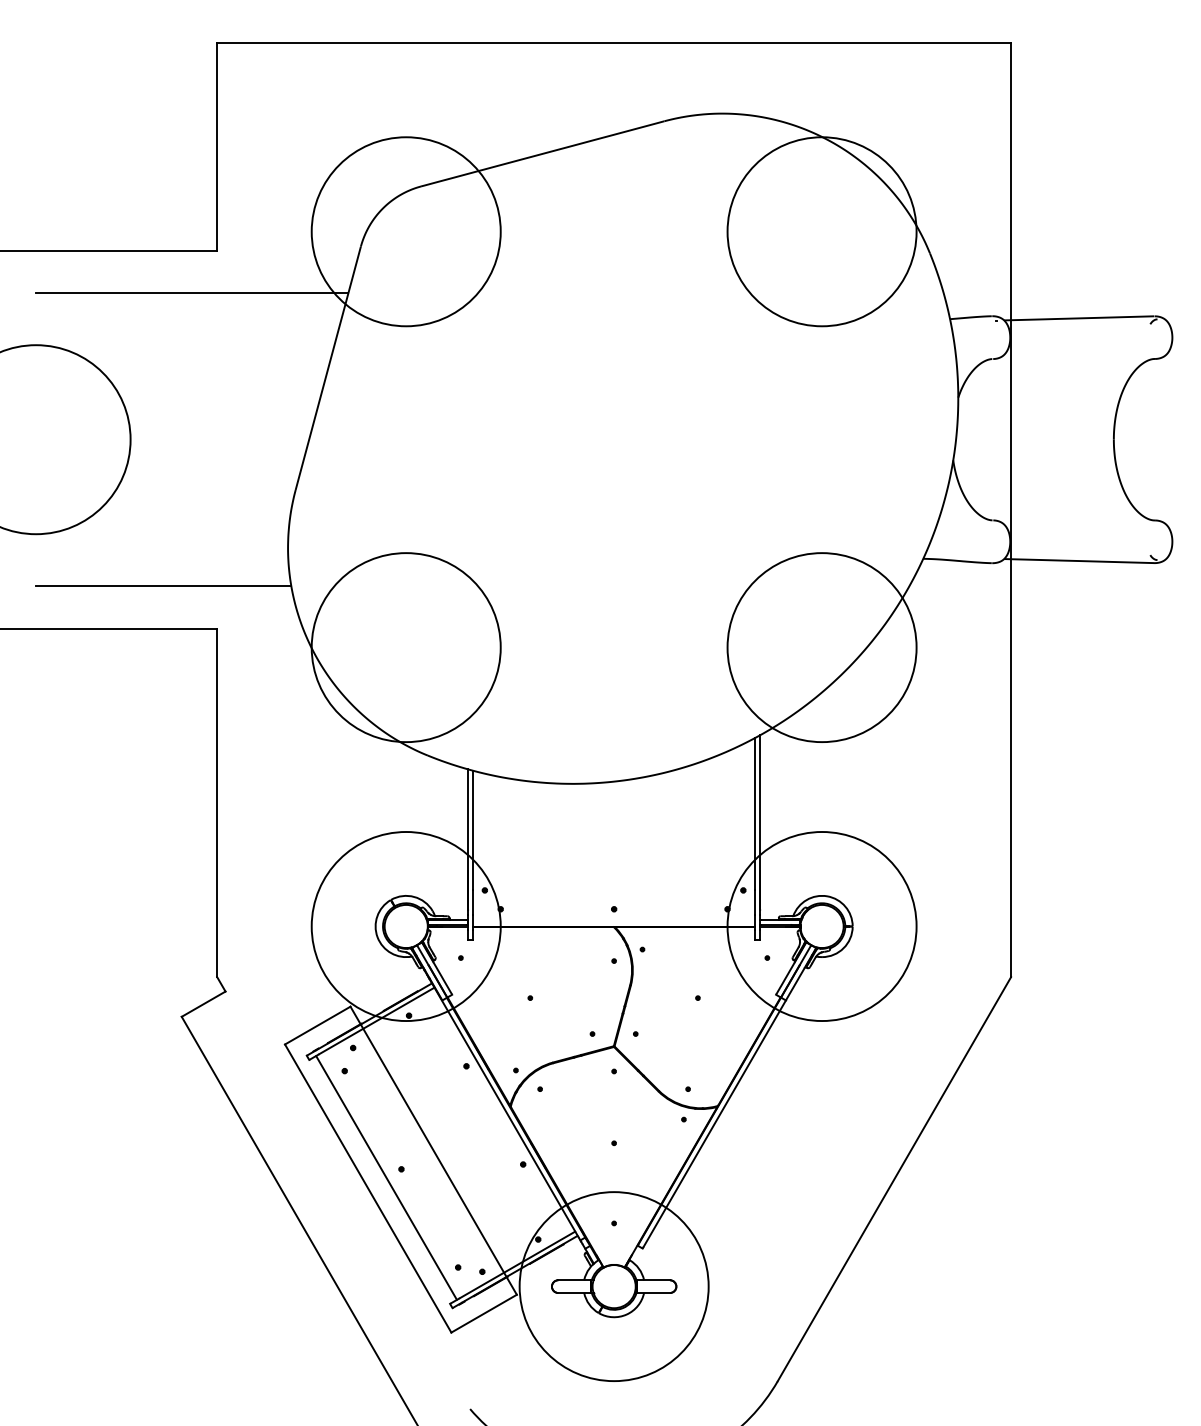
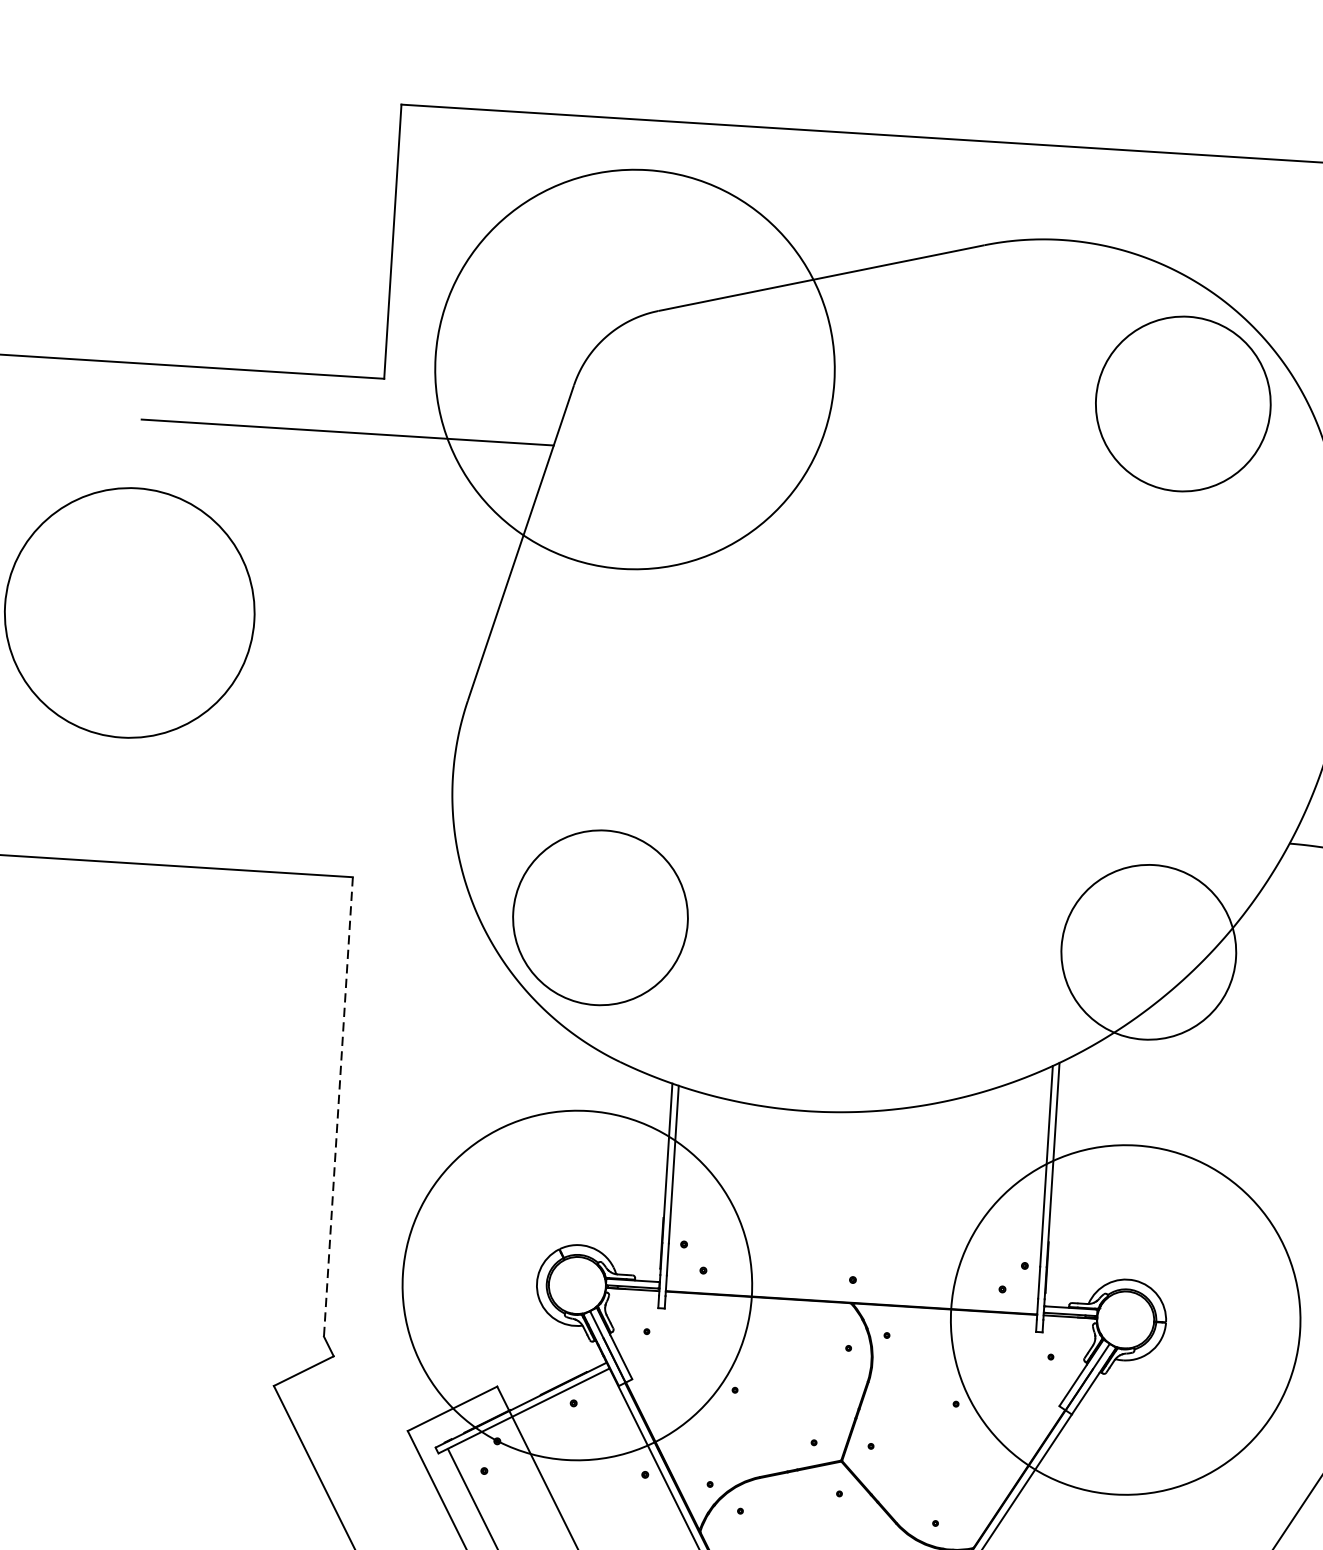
circle: (405, 231) -> (634, 369), size x1.6
circle: (821, 231) -> (1182, 403), size x0.7
line: (163, 586) -> (285, 817), removed
circle: (405, 647) -> (599, 917), size x0.7
circle: (821, 647) -> (1148, 952), size x0.7
line: (217, 803) -> (338, 1107), solid -> dashed
circle: (405, 926) -> (576, 1285), size x1.4
circle: (821, 926) -> (1124, 1319), size x1.4

